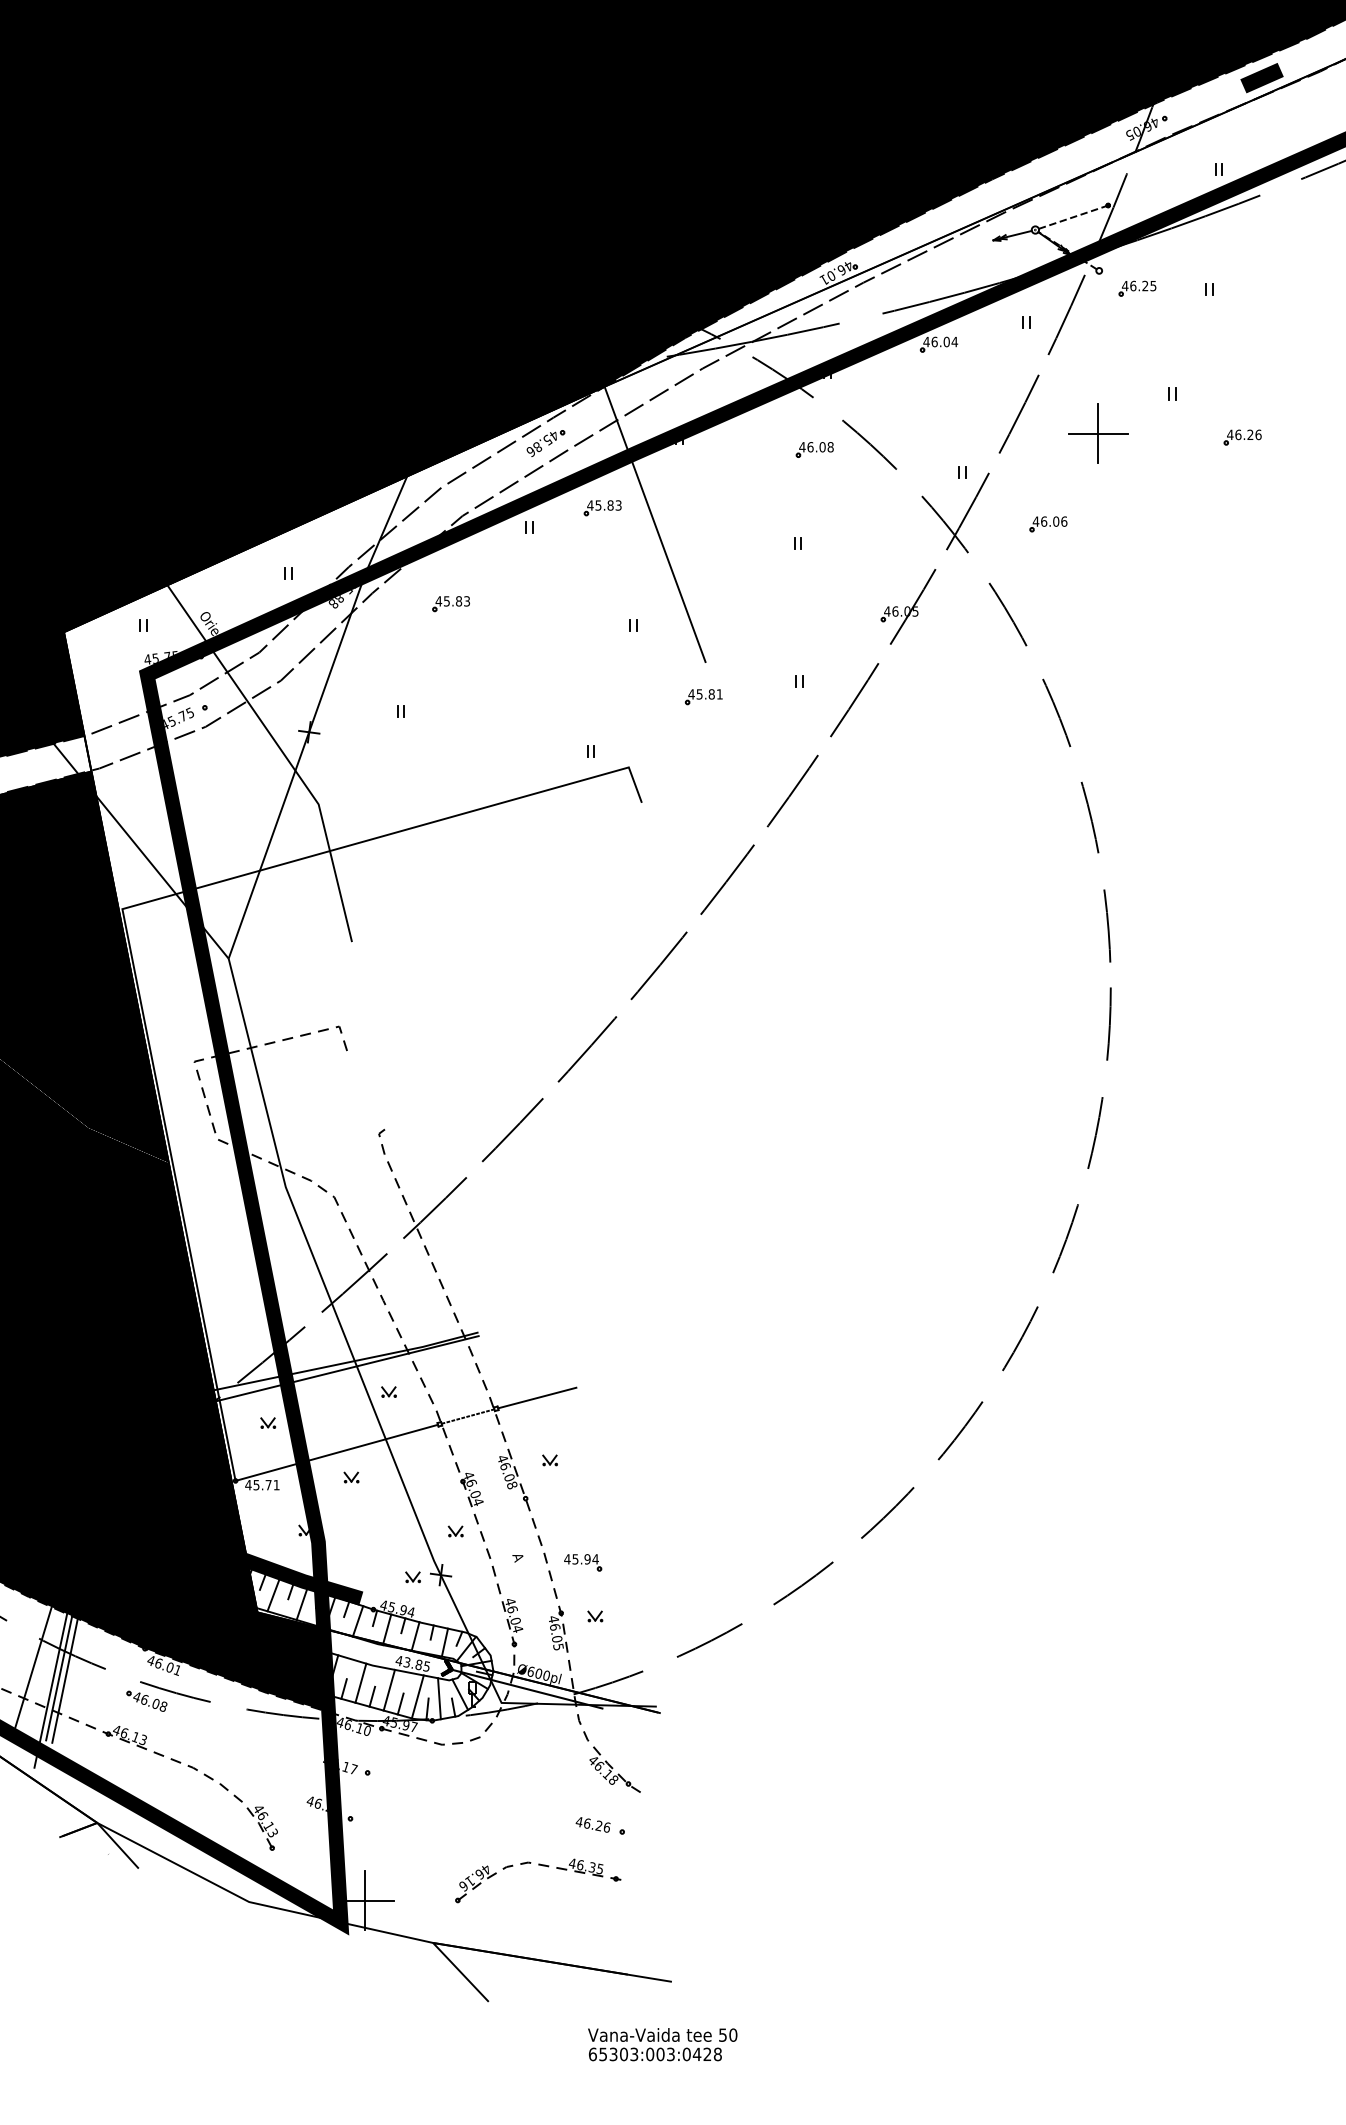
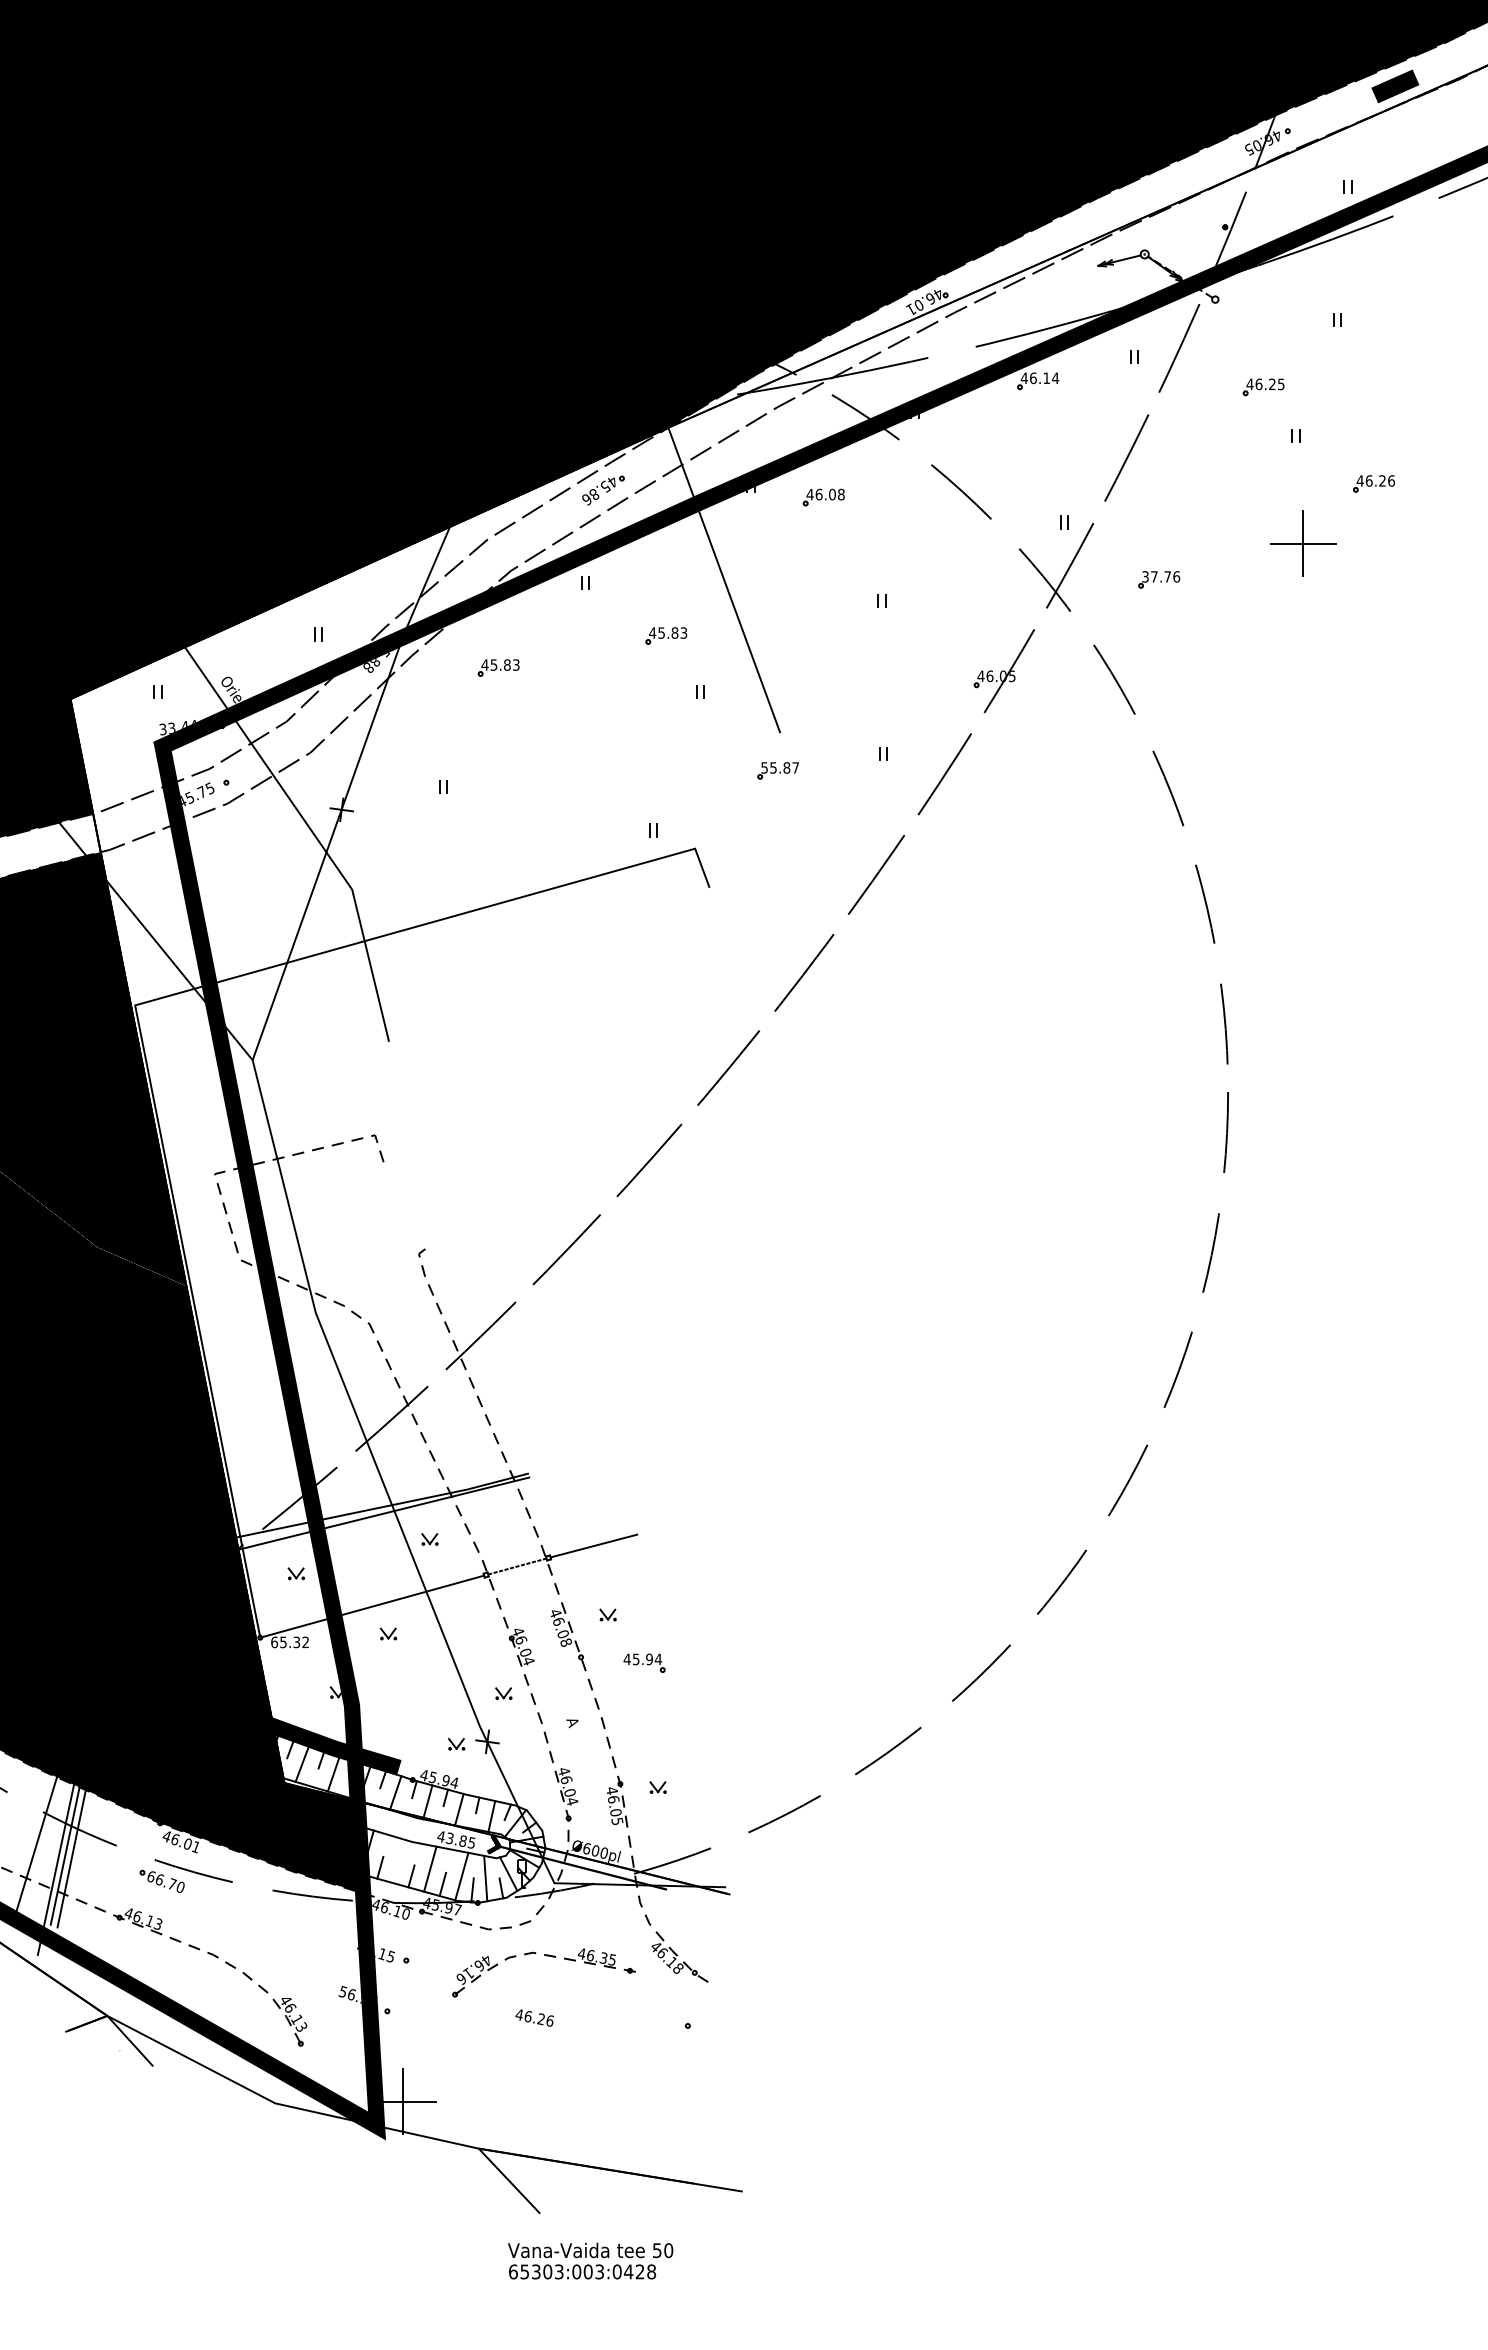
line: (1073, 217) -> (1186, 240), removed
part: (1137, 288) -> (1263, 387), moved
text: (946, 342) -> (1046, 378), 46.04 -> 46.14
part: (1098, 433) -> (1303, 543), moved
part: (814, 449) -> (823, 497), moved
part: (602, 507) -> (666, 635), moved
text: (1046, 521) -> (1156, 576), 46.06 -> 37.76
text: (160, 657) -> (177, 727), 45.75 -> 33.44
text: (705, 693) -> (779, 767), 45.81 -> 55.87
text: (261, 1485) -> (289, 1642), 45.71 -> 65.32
part: (583, 1562) -> (644, 1662), moved
line: (360, 1683) -> (398, 1861), removed
text: (149, 1702) -> (165, 1882), 46.08 -> 66.70
text: (353, 1769) -> (390, 1956), 46.17 -> 46.15
text: (323, 1803) -> (357, 1994), 46.24 -> 56.97
text: (592, 1824) -> (534, 2017), moved
part: (540, 1865) -> (546, 1956), moved
text: (662, 2044) -> (590, 2260), moved

